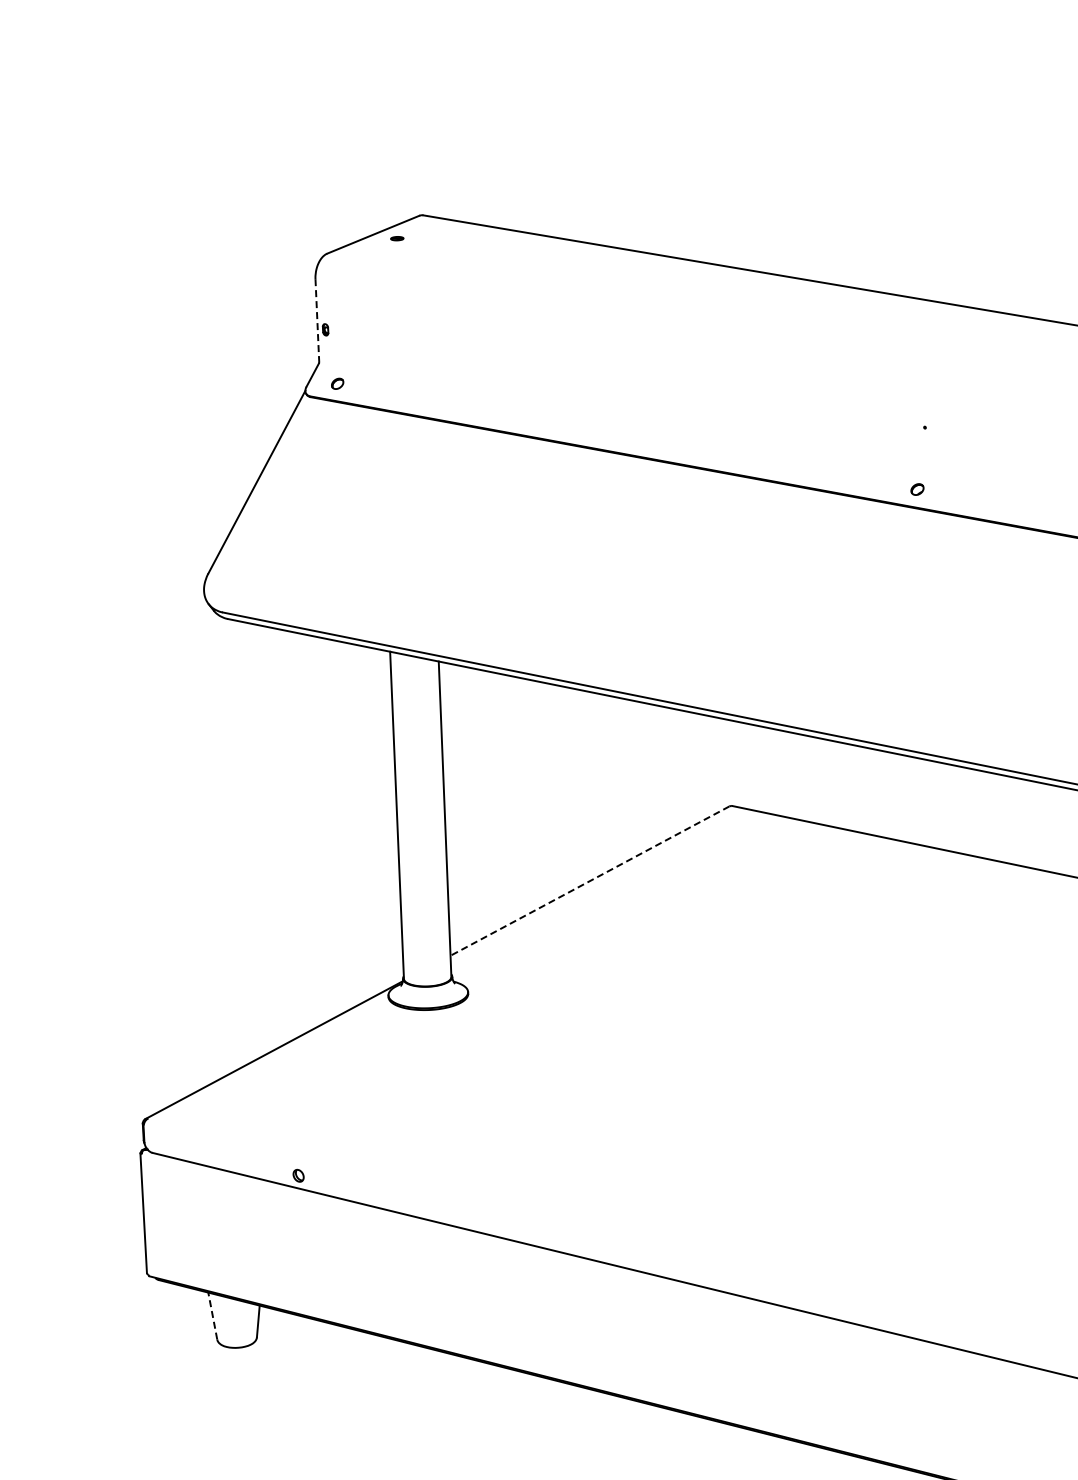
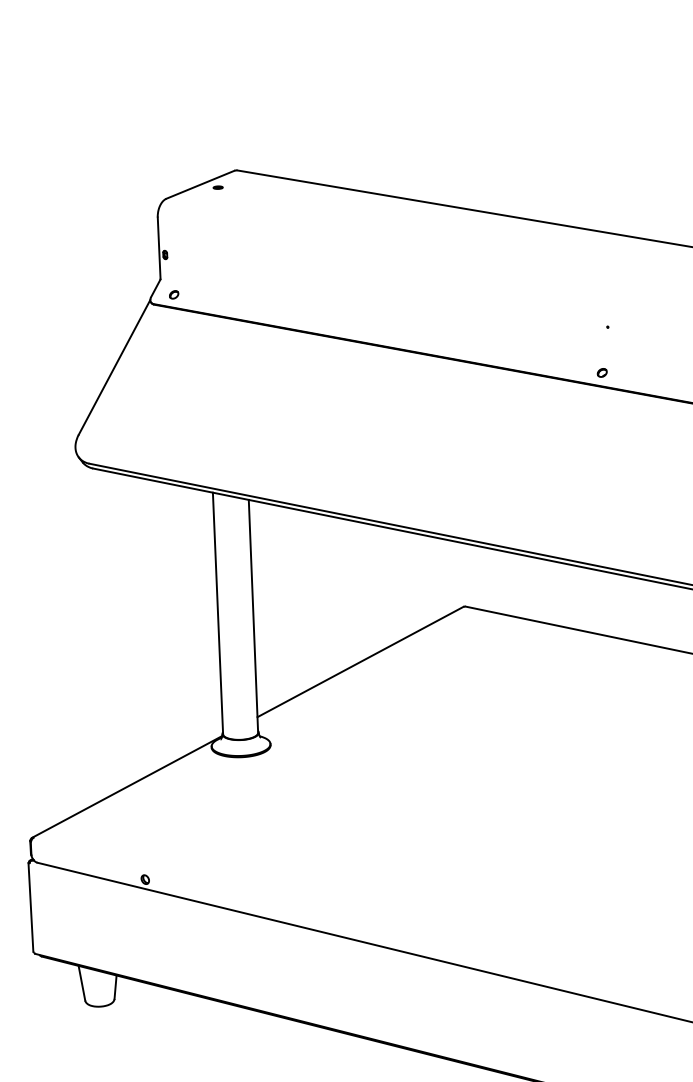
line: (317, 321) -> (159, 248), dashed -> solid
line: (589, 881) -> (360, 662), dashed -> solid
line: (212, 1316) -> (81, 983), dashed -> solid

